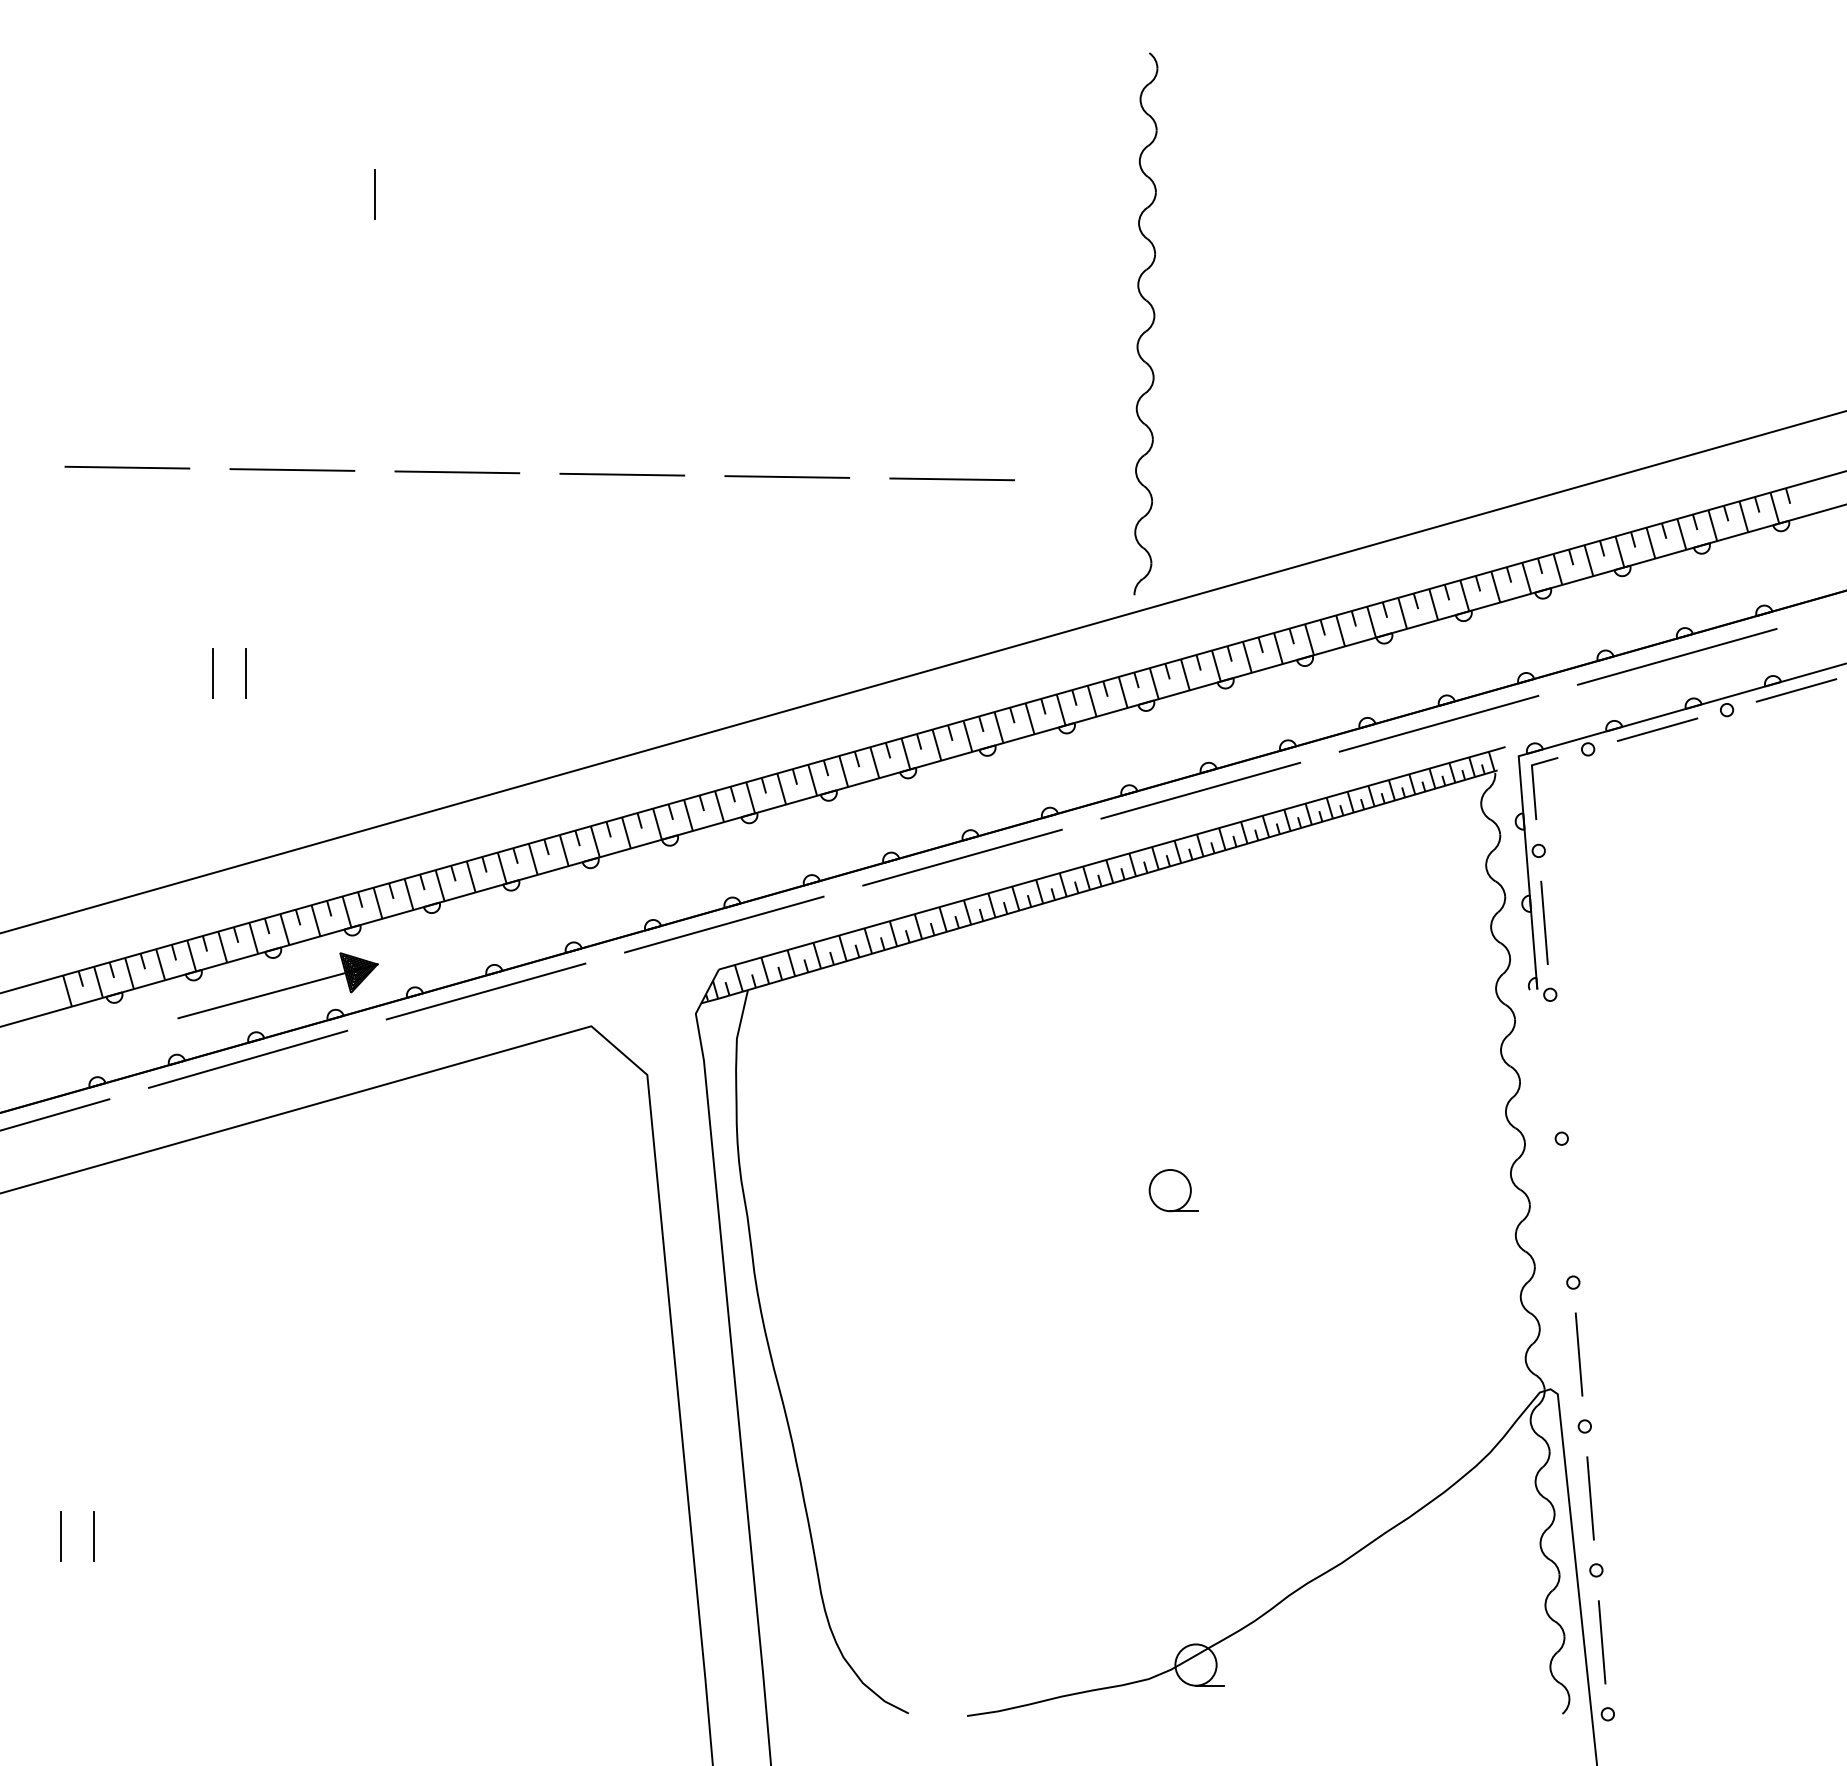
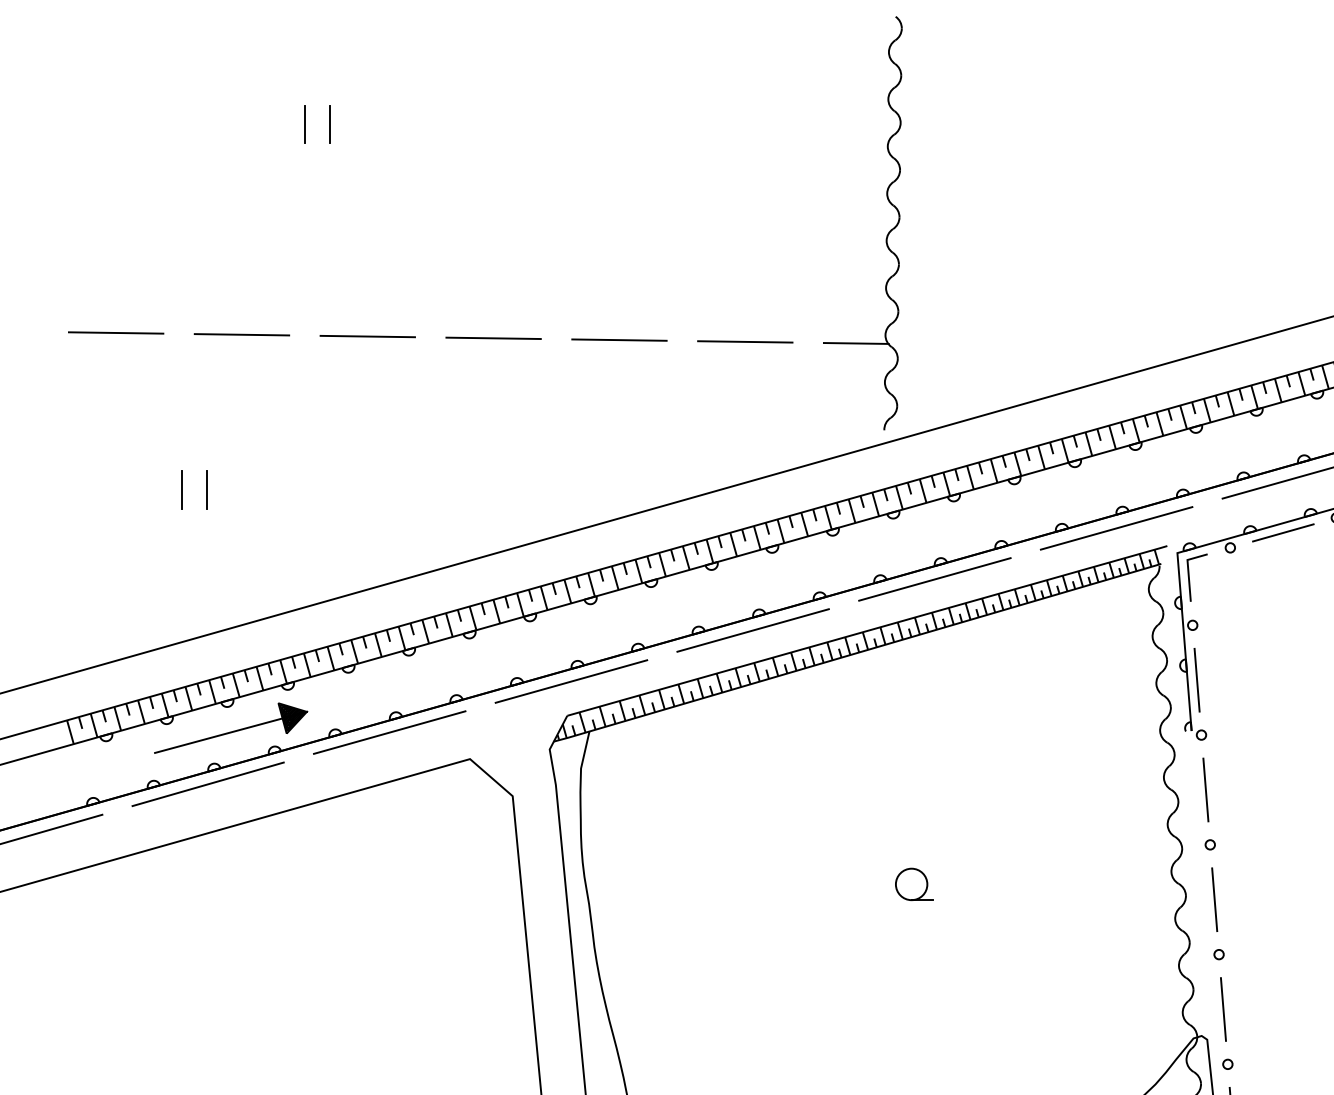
line: (407, 194) -> (329, 124), added
line: (1097, 481) -> (856, 343), added
line: (1555, 1066) -> (1205, 789), added
line: (1567, 1210) -> (1214, 899), added

